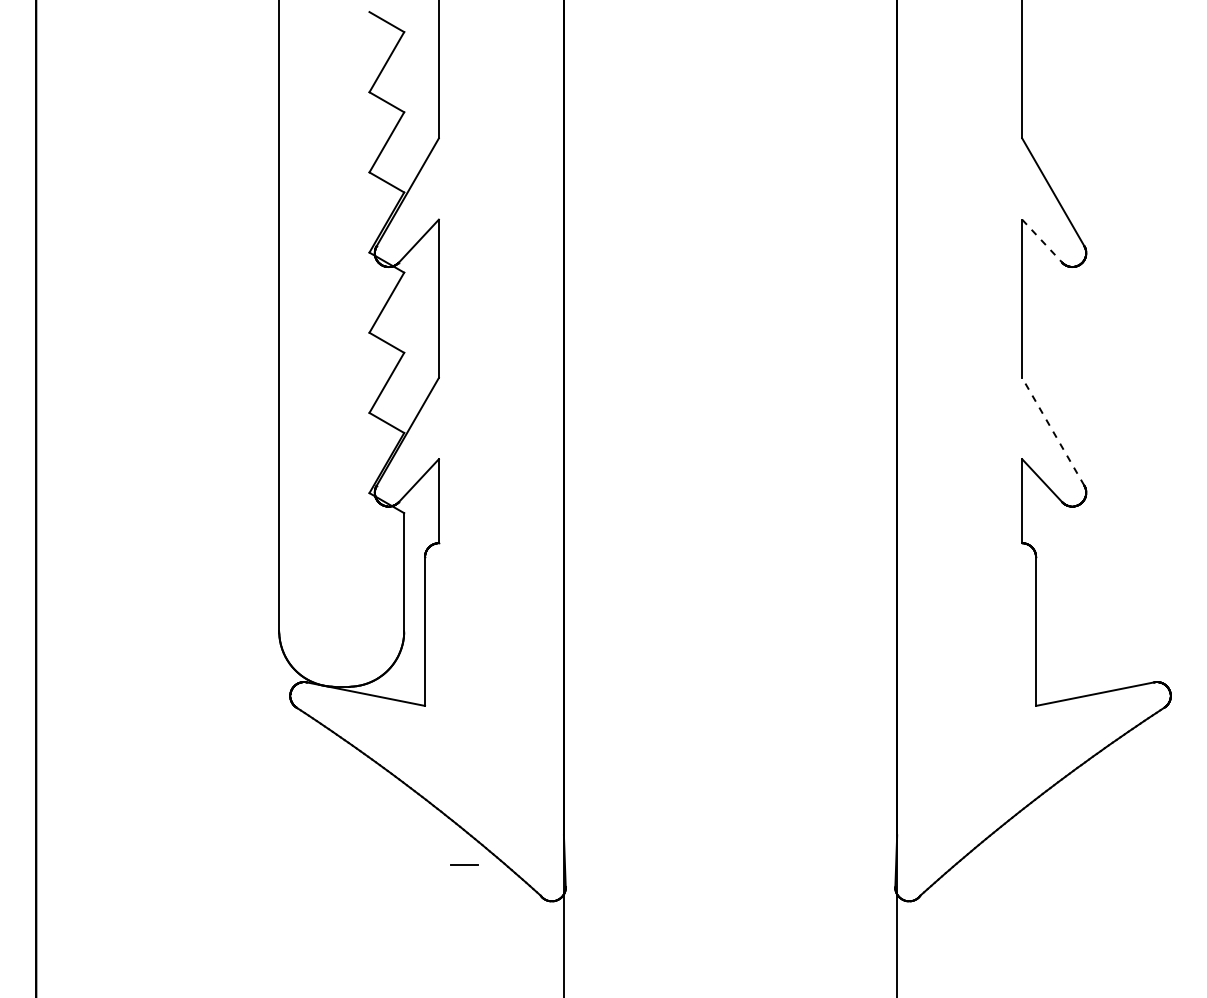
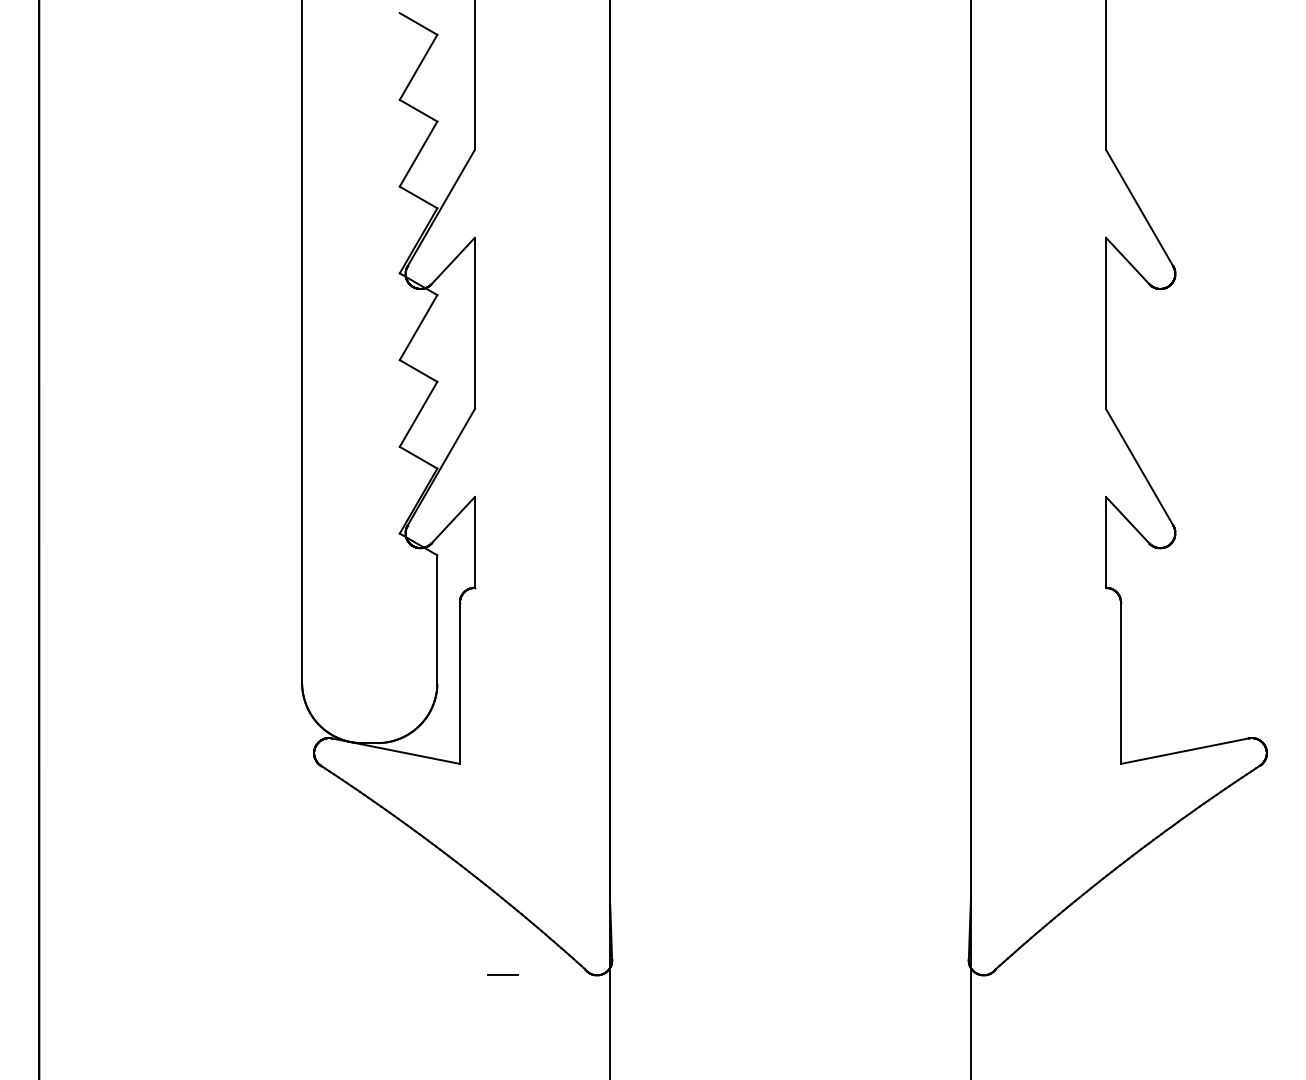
line: (1042, 240) -> (1127, 260), dashed -> solid
line: (1053, 431) -> (1139, 466), dashed -> solid
line: (464, 864) -> (502, 974), moved

